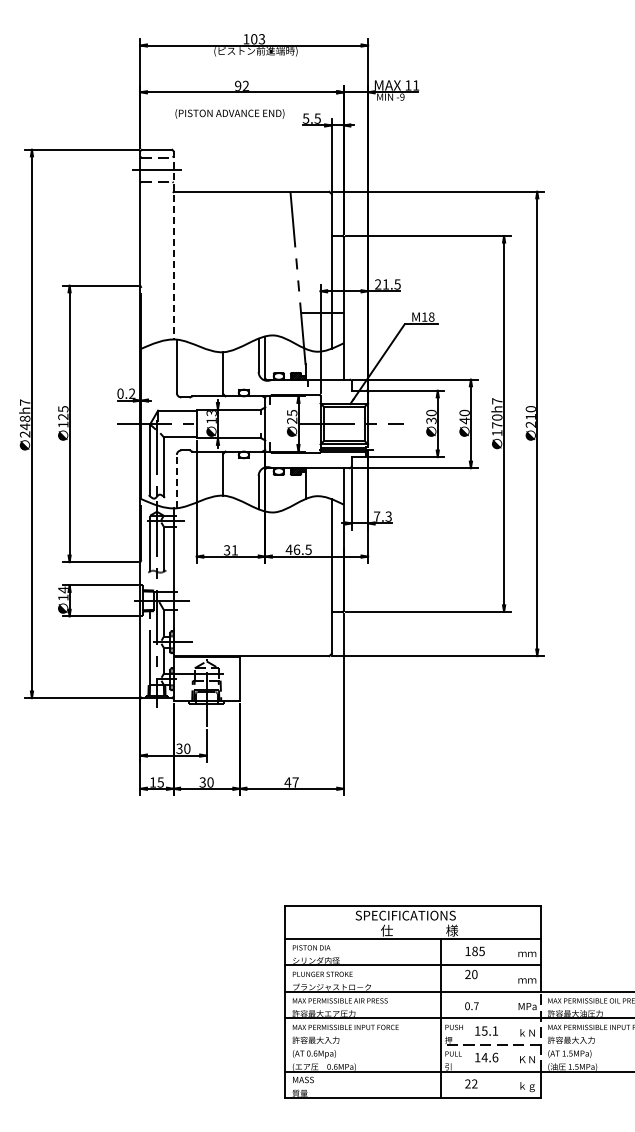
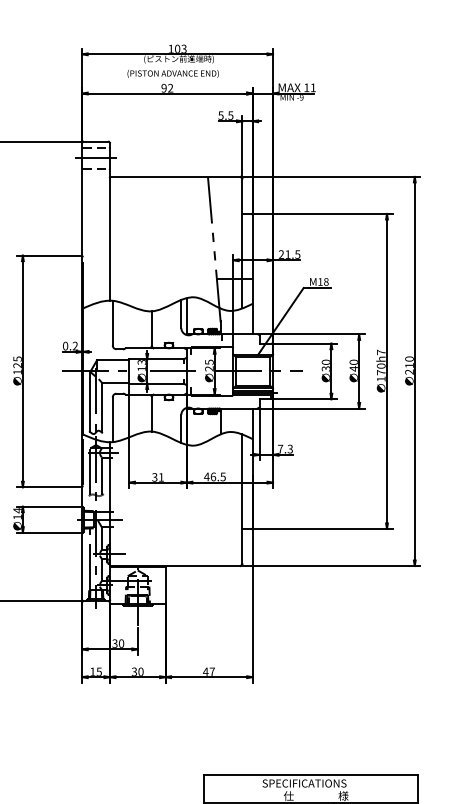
text: (229, 113) -> (172, 73), moved
line: (173, 245) -> (109, 221), dashed -> solid
line: (251, 423) -> (175, 371), added
line: (176, 481) -> (112, 419), dashed -> solid

